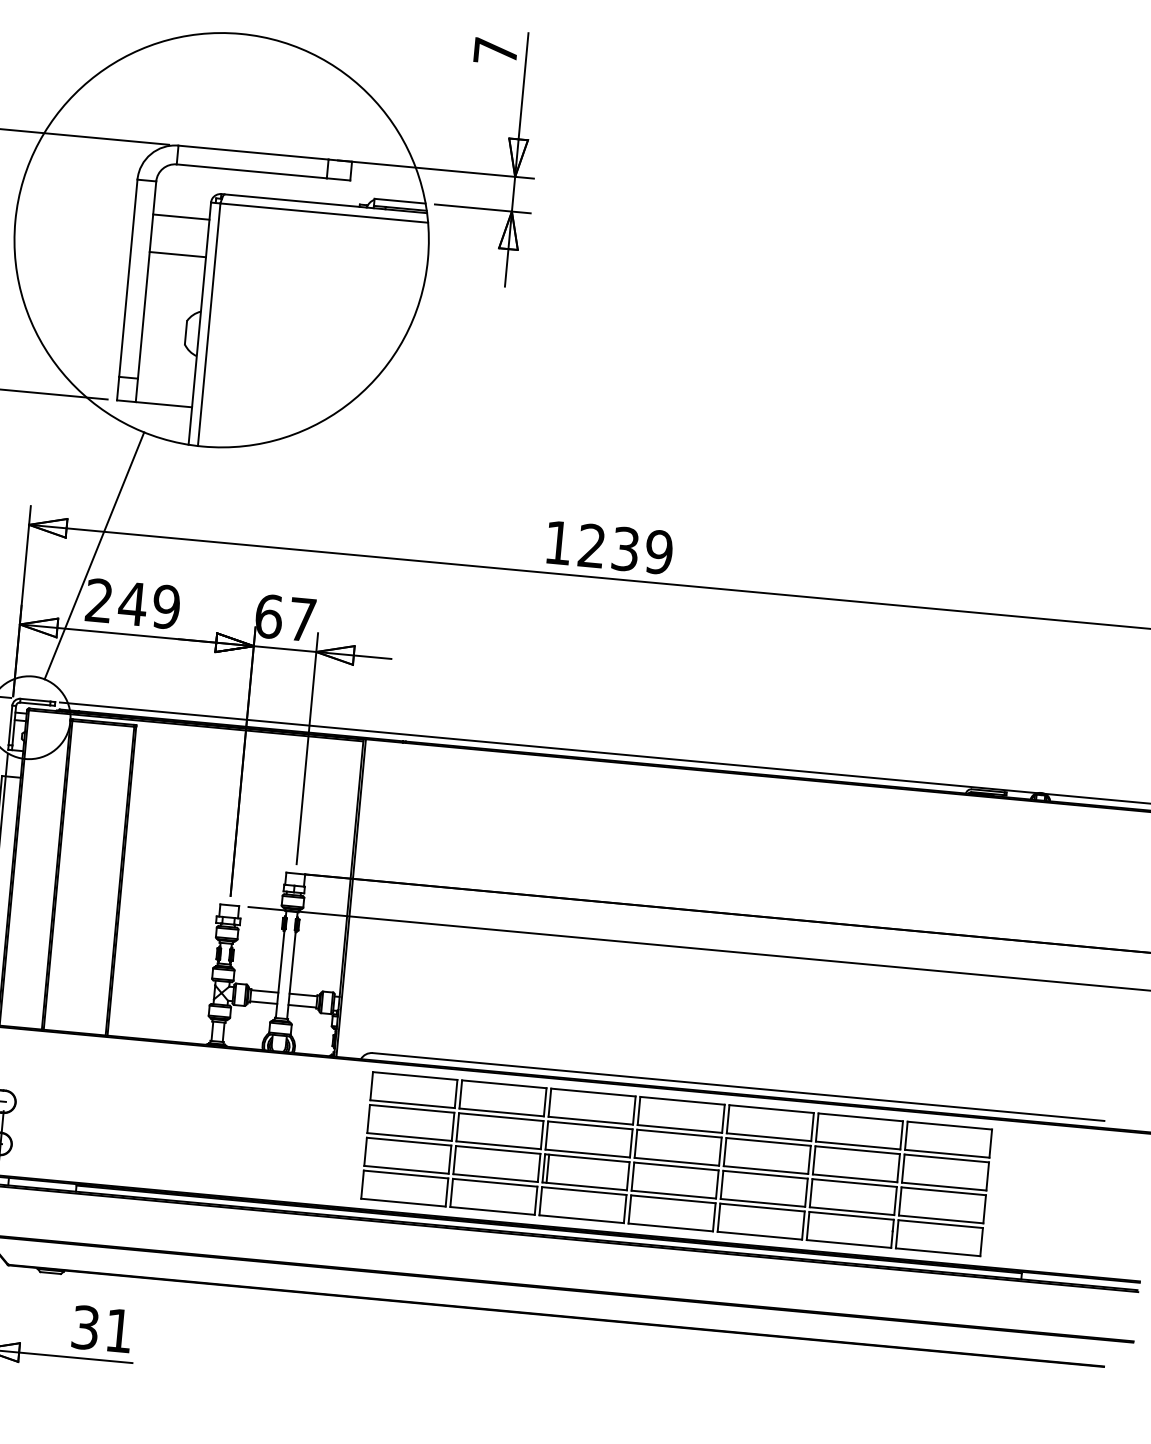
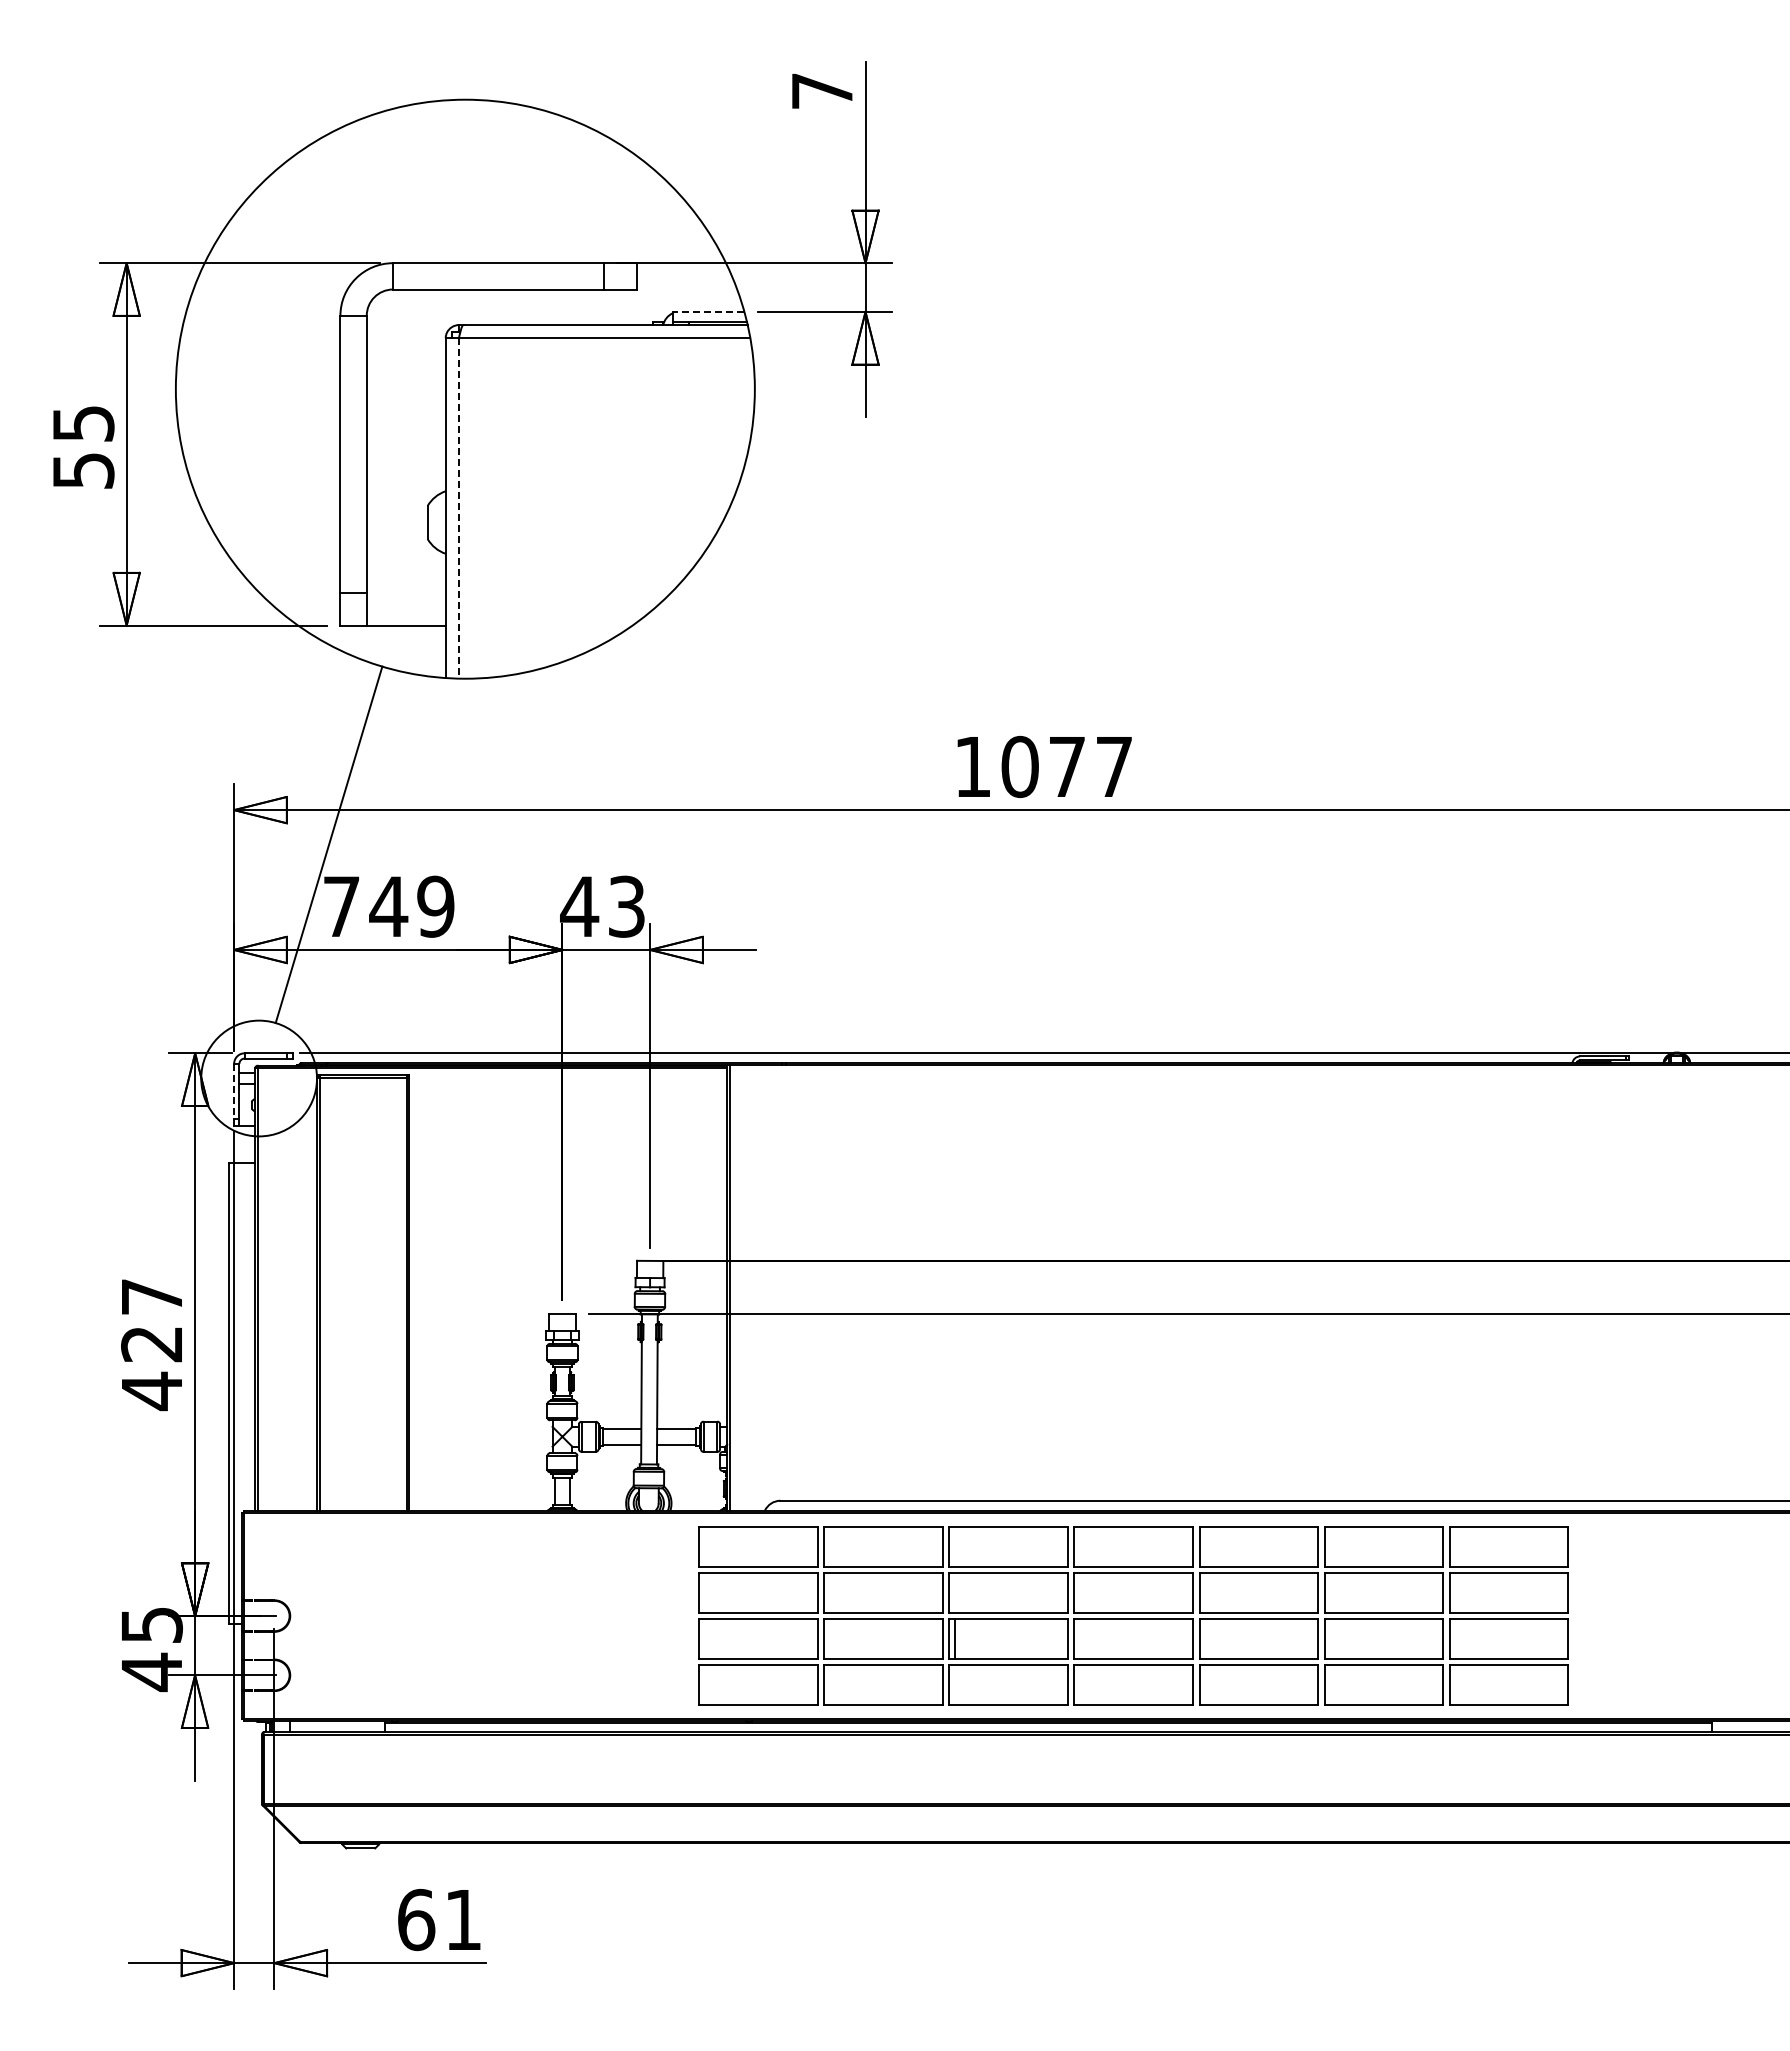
line: (400, 200) -> (708, 311), solid -> dashed
line: (180, 217) -> (405, 362), removed
line: (177, 254) -> (405, 414), removed
line: (208, 324) -> (458, 508), solid -> dashed
text: (625, 548) -> (1066, 766), 1239 -> 1077
text: (98, 599) -> (340, 905), 249 -> 749
text: (285, 617) -> (602, 906), 67 -> 43
line: (10, 725) -> (234, 1091), solid -> dashed
part: (676, 1163) -> (1133, 1615), moved
text: (85, 1327) -> (416, 1919), 31 -> 61

